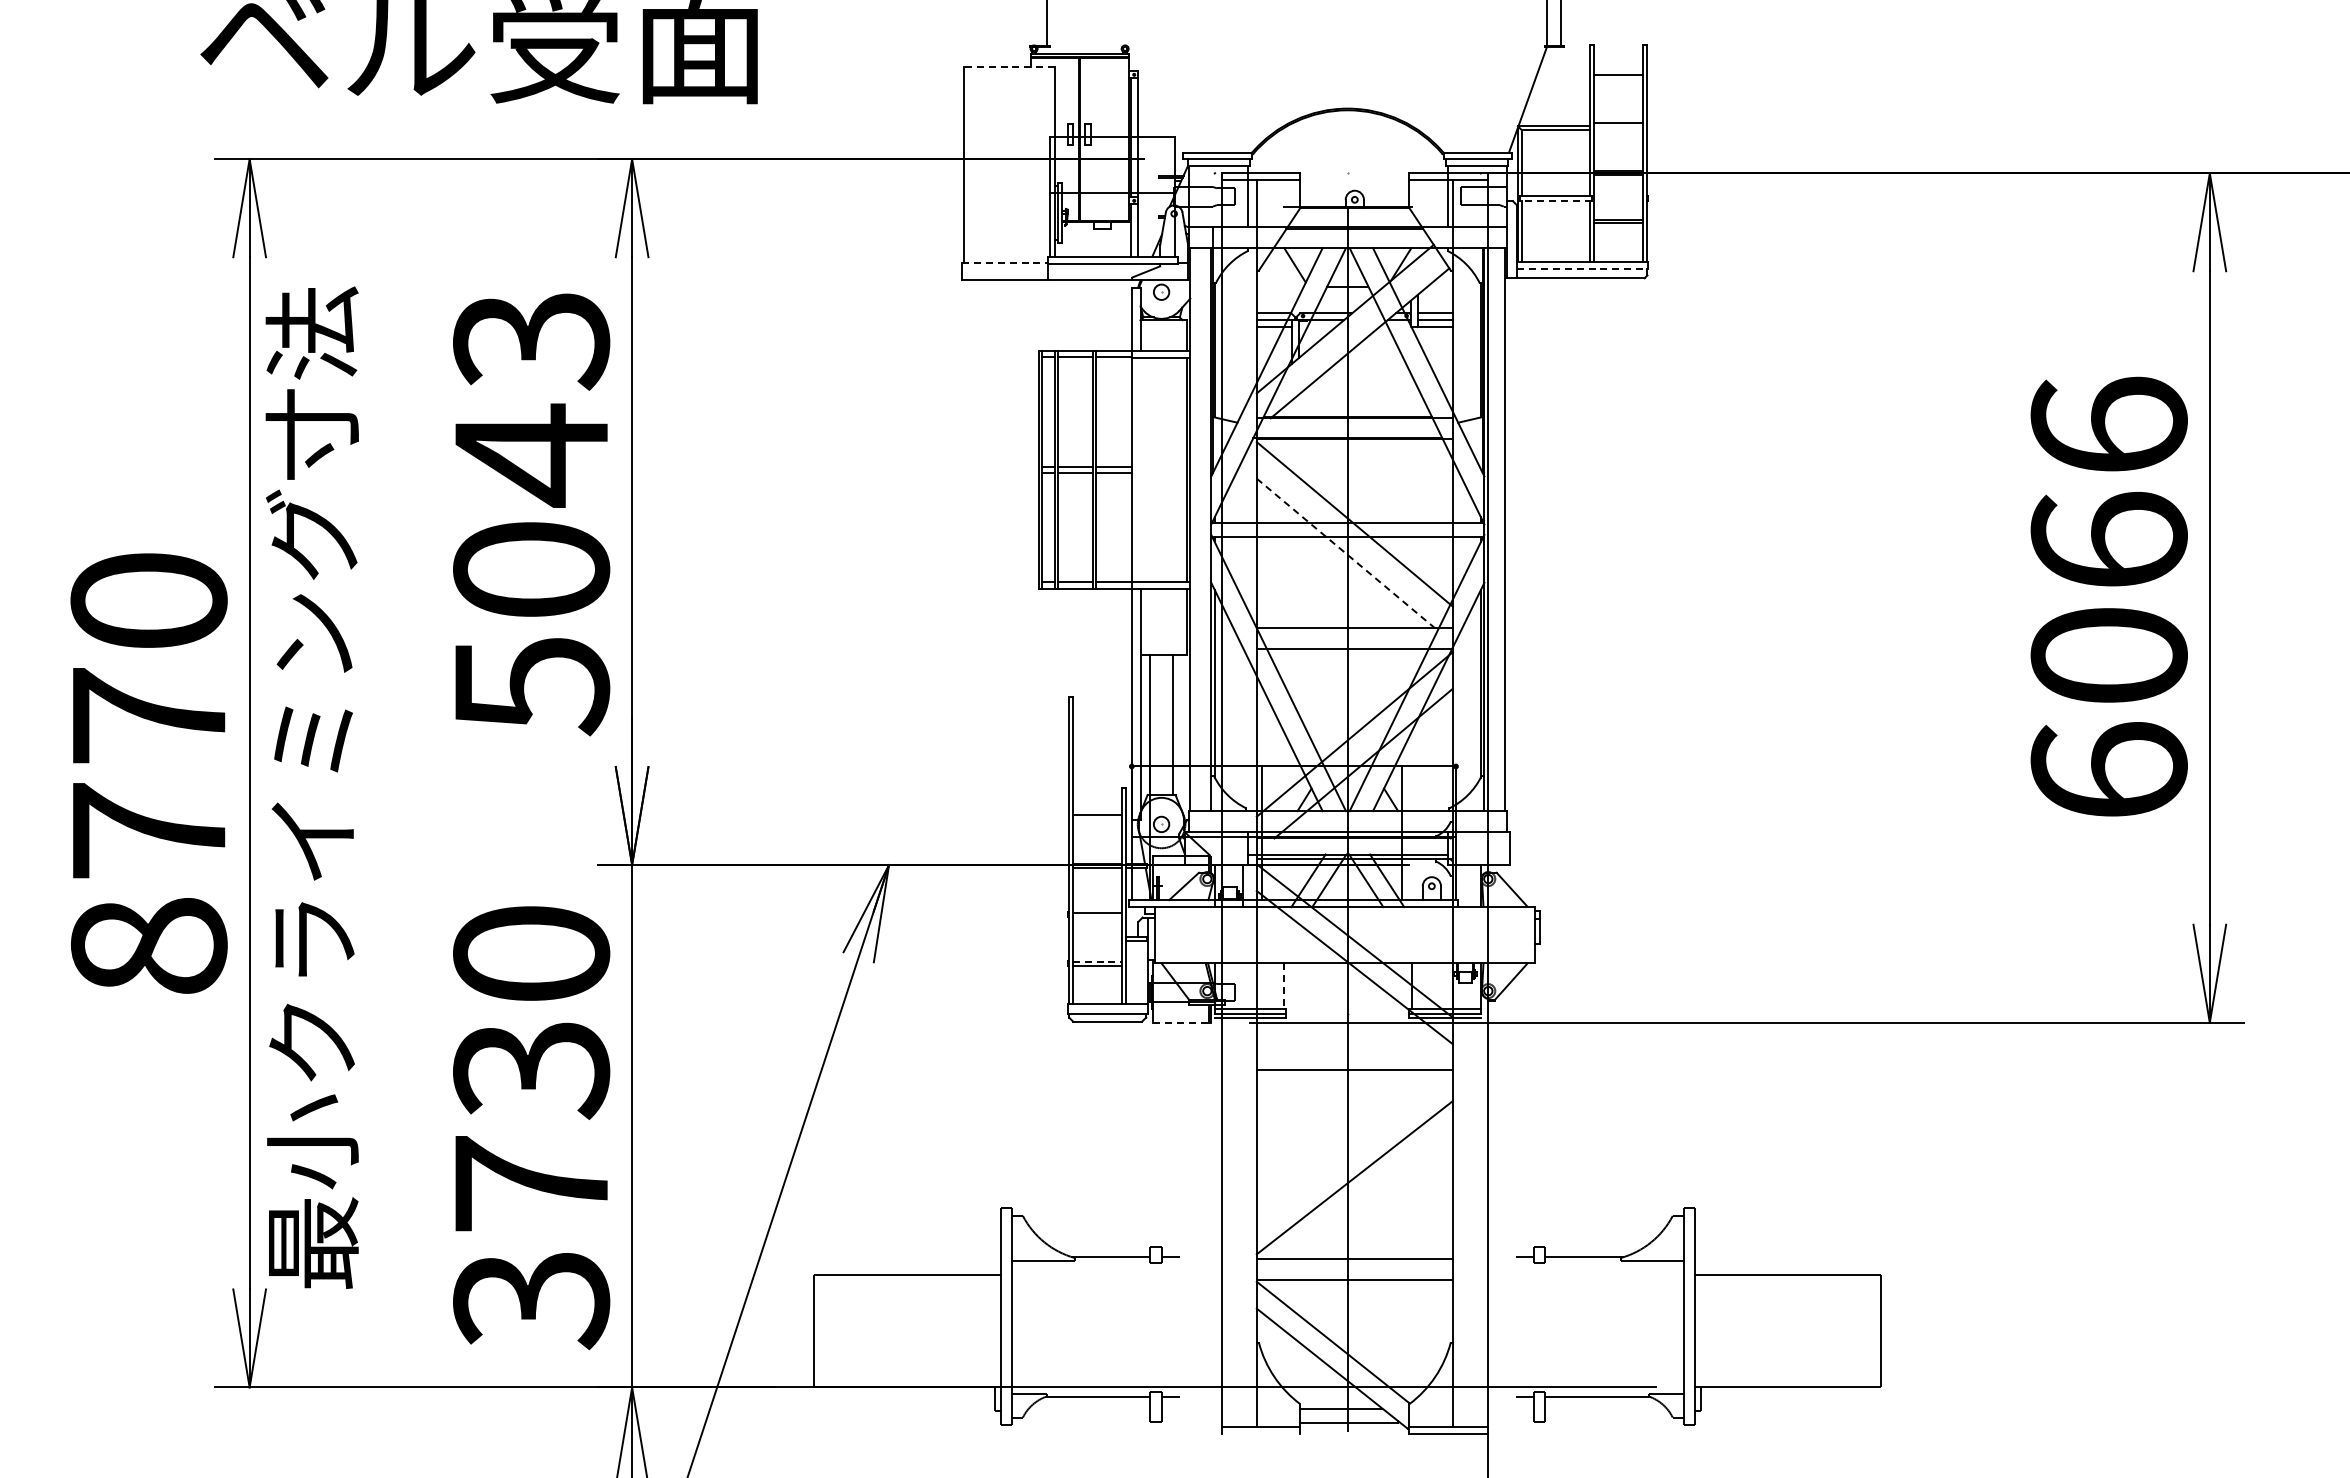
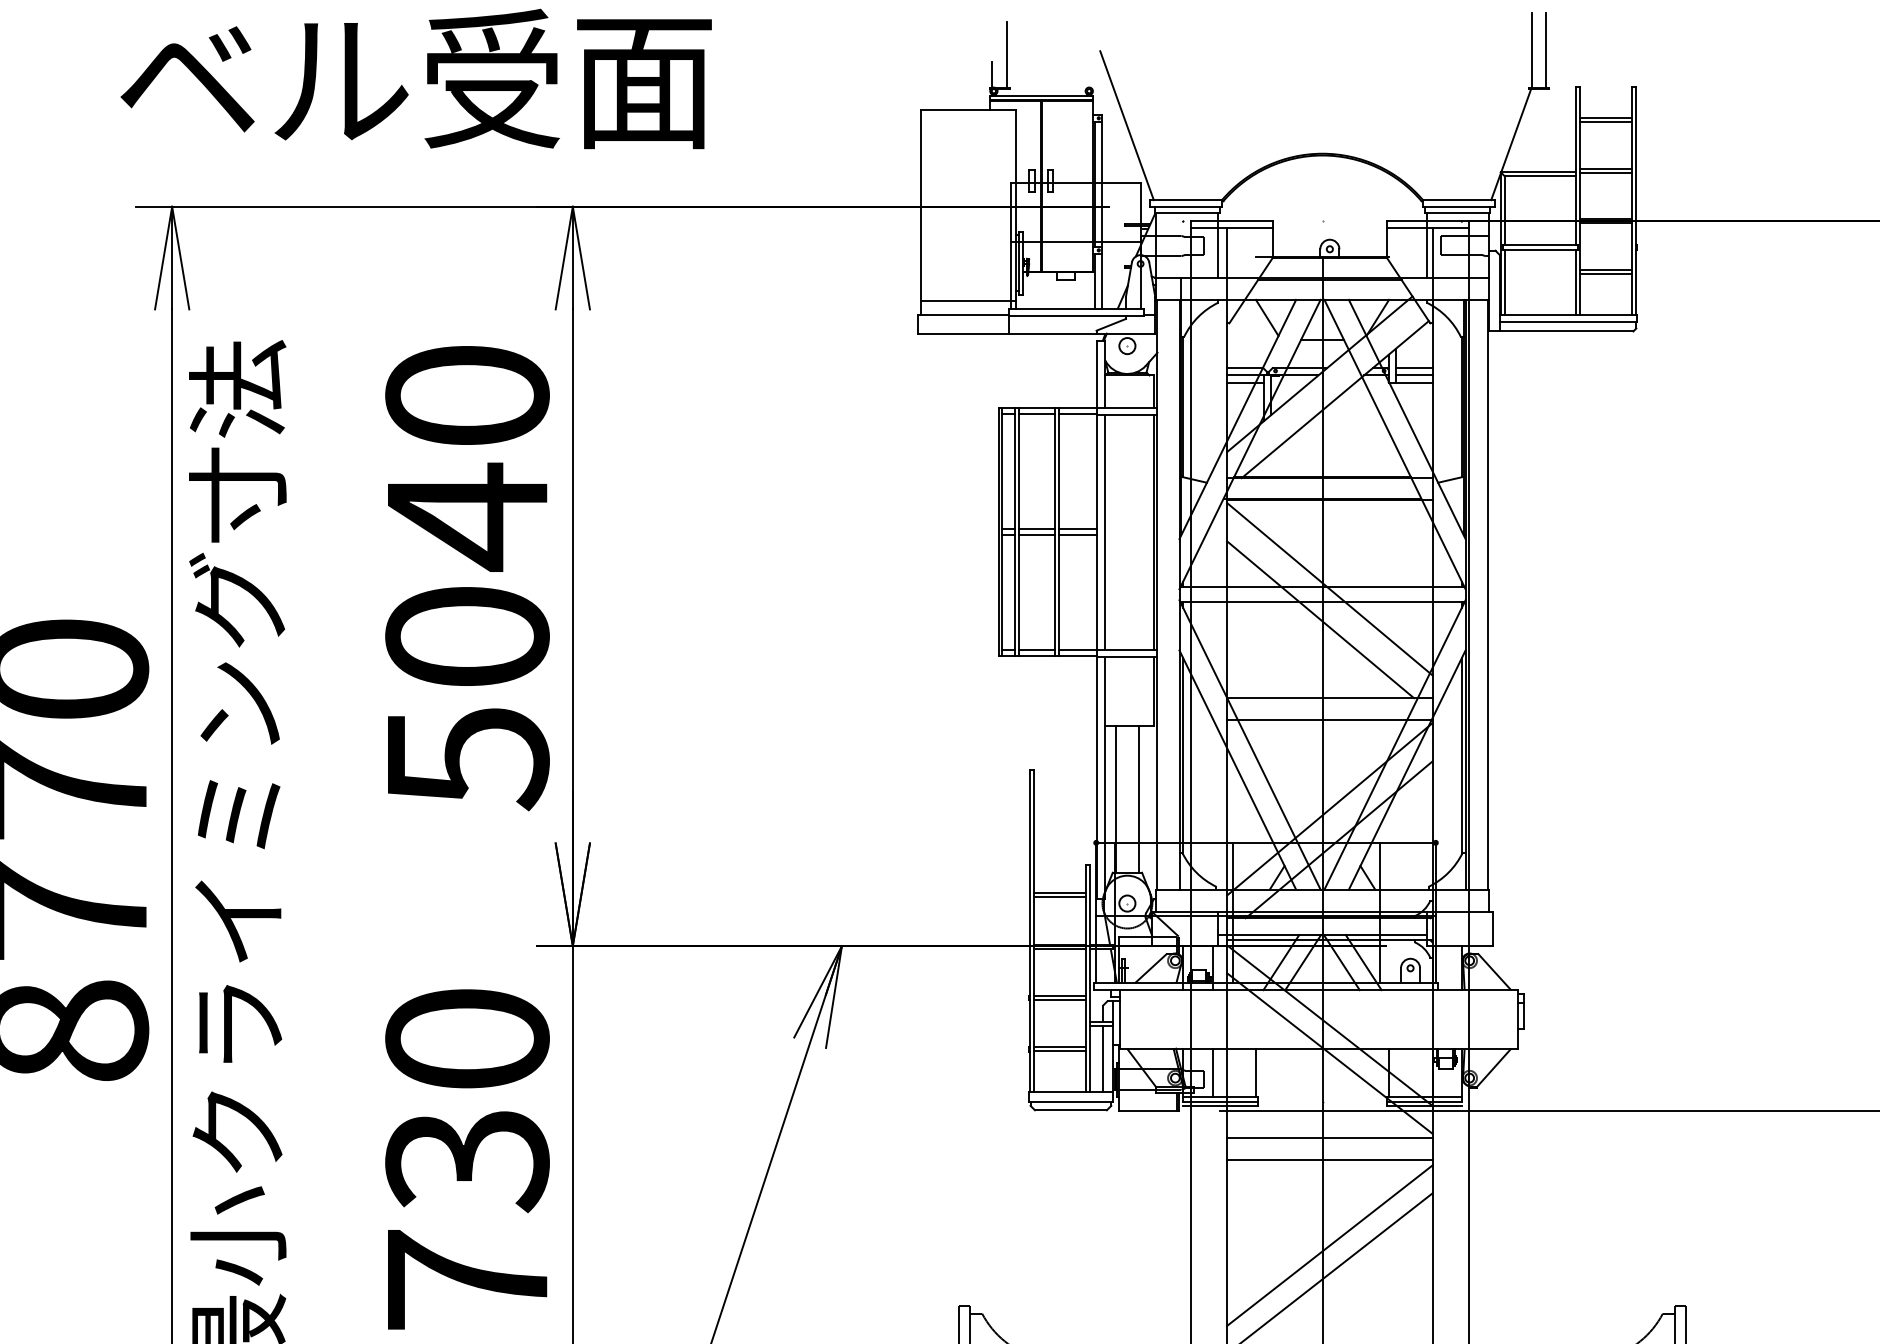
line: (1032, 33) -> (992, 75), added
line: (1009, 66) -> (968, 109), dashed -> solid
line: (1618, 78) -> (1606, 122), added
line: (1160, 81) -> (1126, 125), added
line: (1618, 126) -> (1606, 172), added
line: (1555, 200) -> (1540, 249), dashed -> solid
line: (1009, 248) -> (968, 300), added
line: (1005, 262) -> (963, 314), dashed -> solid
line: (1583, 269) -> (1569, 322), dashed -> solid
text: (531, 341) -> (467, 397), 5043 -> 5040
line: (1140, 469) -> (1105, 531), added
line: (1346, 553) -> (1321, 619), dashed -> solid
line: (1096, 818) -> (1059, 897), added
line: (1096, 916) -> (1059, 999), added
line: (1097, 961) -> (1060, 1047), dashed -> solid
line: (1138, 972) -> (1103, 1058), added
line: (1242, 986) -> (1212, 1073), added
line: (1284, 986) -> (1256, 1073), dashed -> solid
line: (1181, 1022) -> (1148, 1111), dashed -> solid
line: (1354, 1048) -> (1329, 1138), added
line: (1354, 1150) -> (1329, 1245), added

